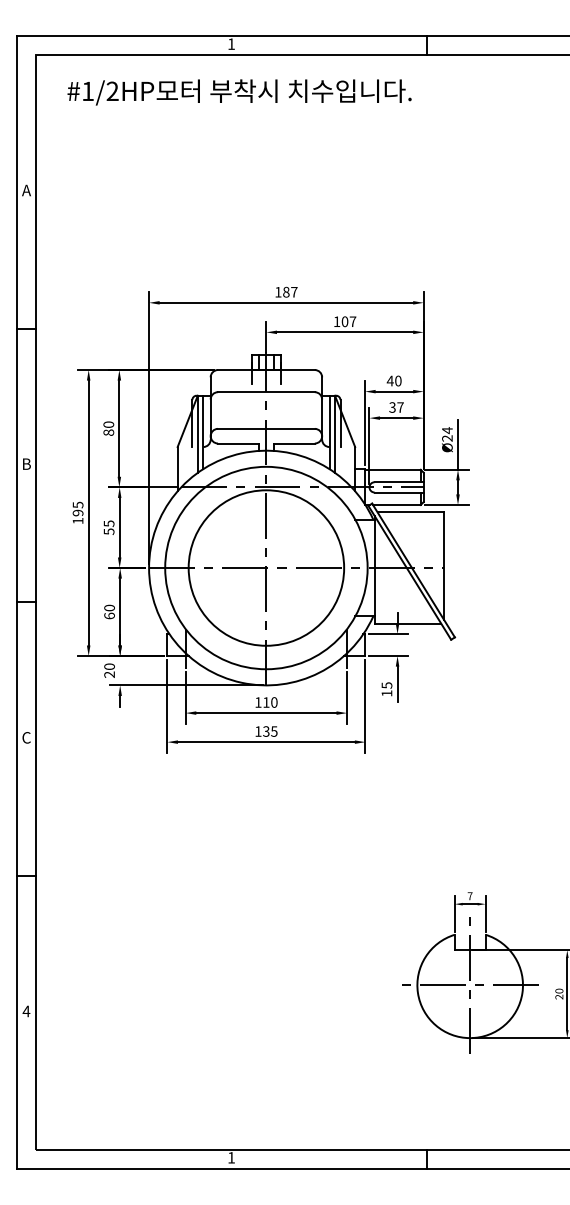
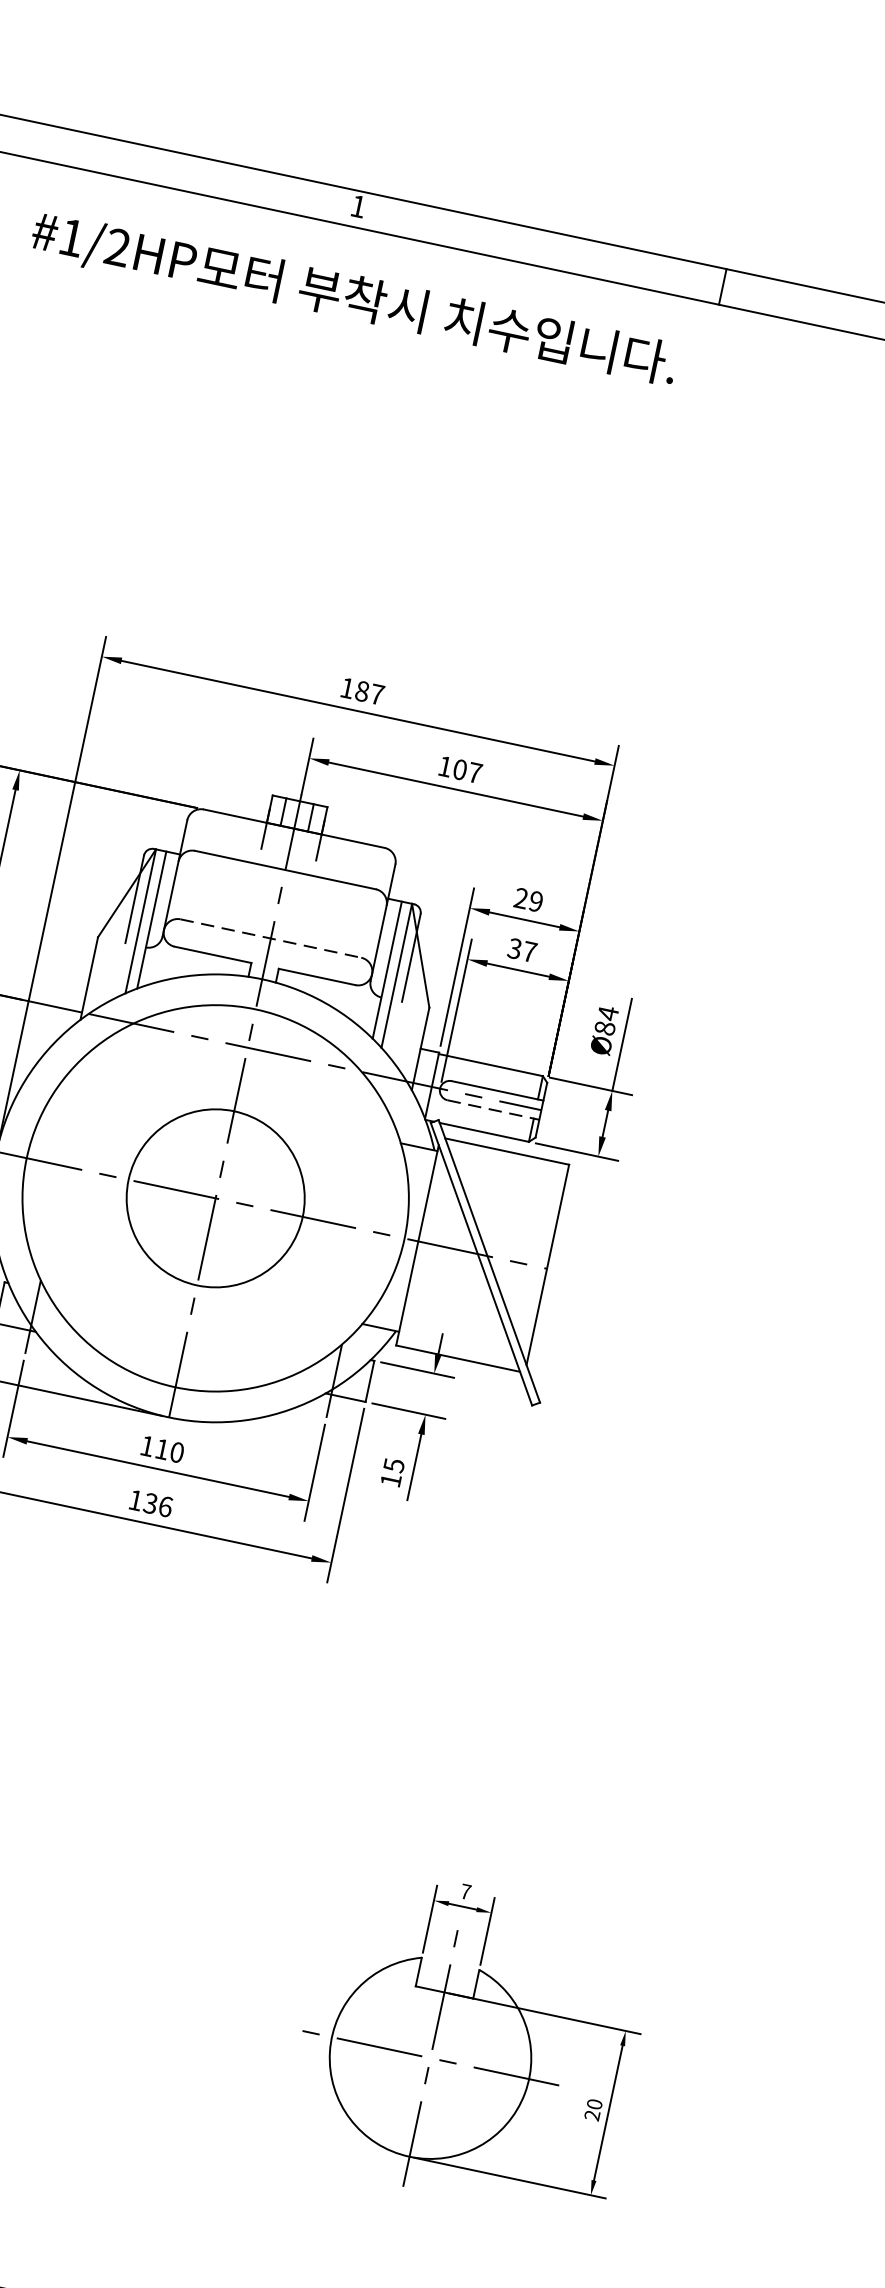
text: (393, 380) -> (527, 898), 40 -> 29
line: (266, 428) -> (271, 937), solid -> dashed
text: (447, 438) -> (605, 1028), Ø24 -> Ø84
line: (399, 492) -> (494, 1110), solid -> dashed
circle: (266, 567) -> (216, 1197), size x0.6
text: (274, 731) -> (165, 1506), 135 -> 136

